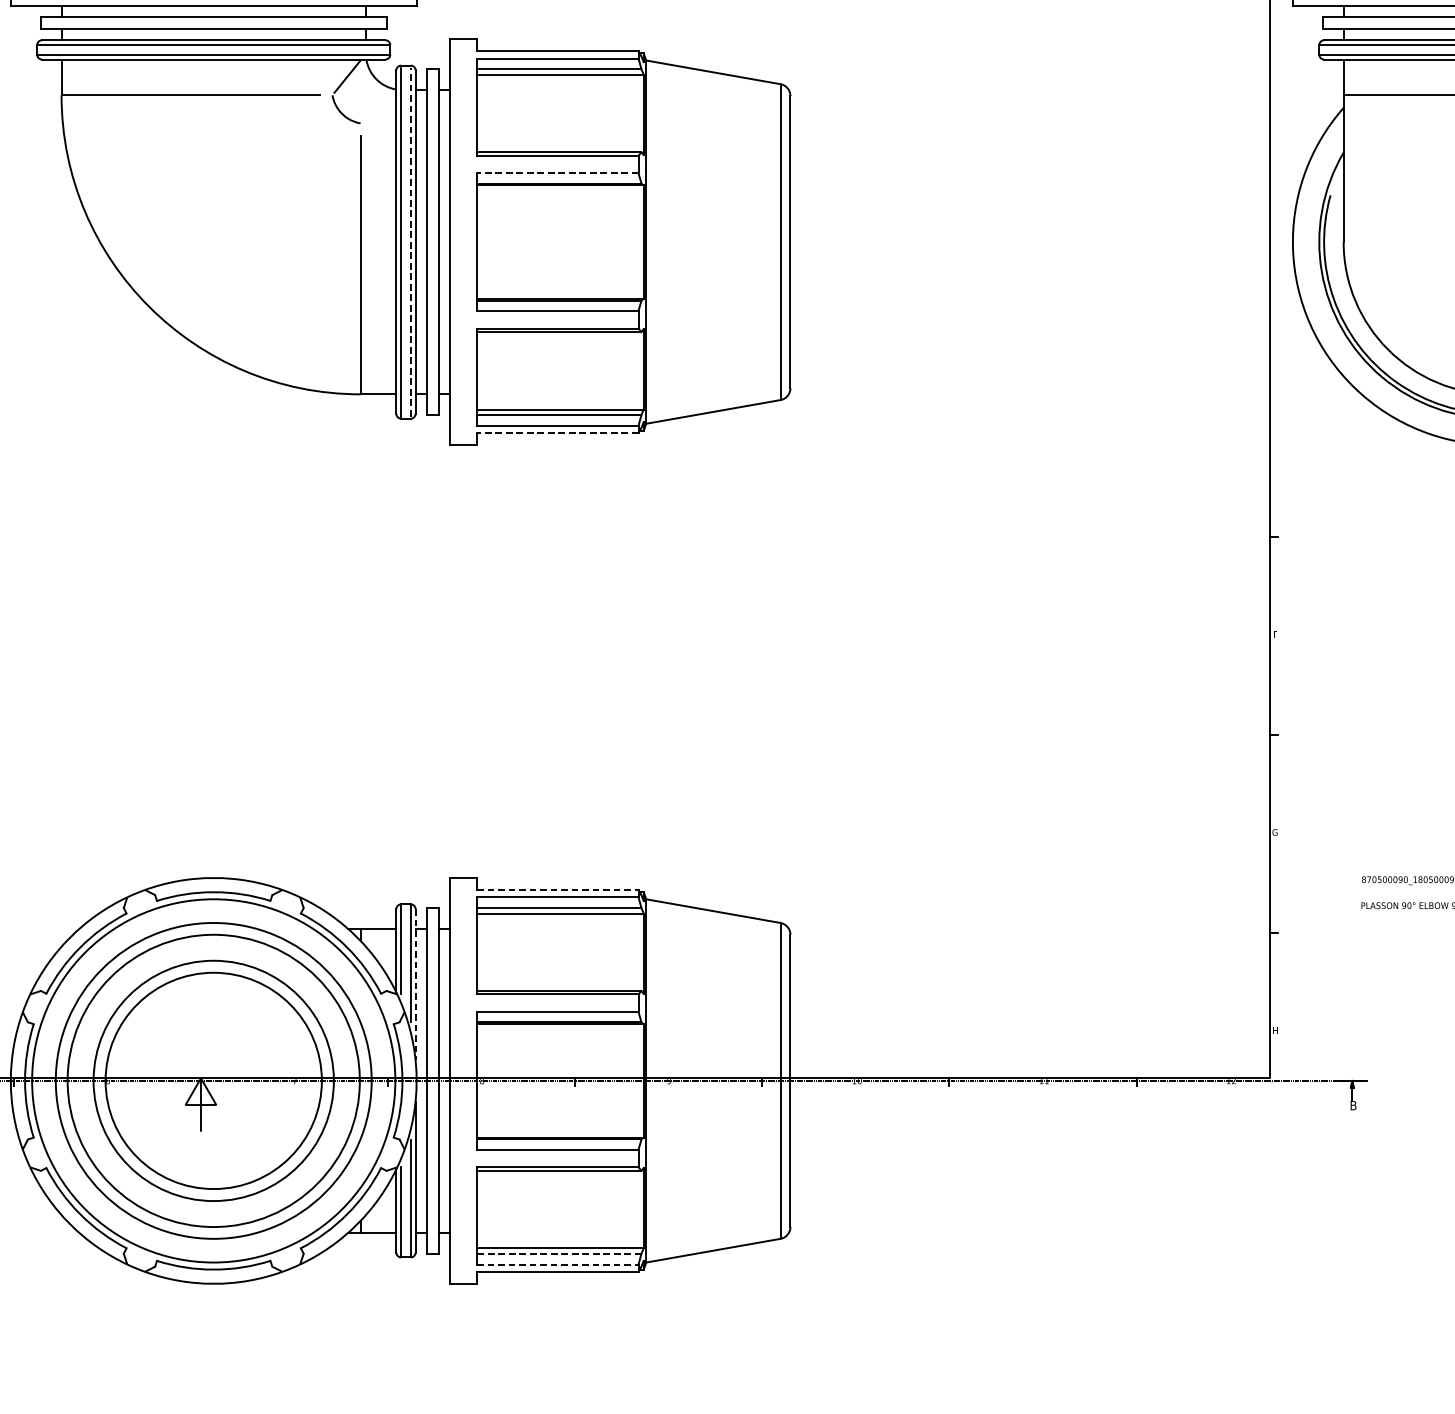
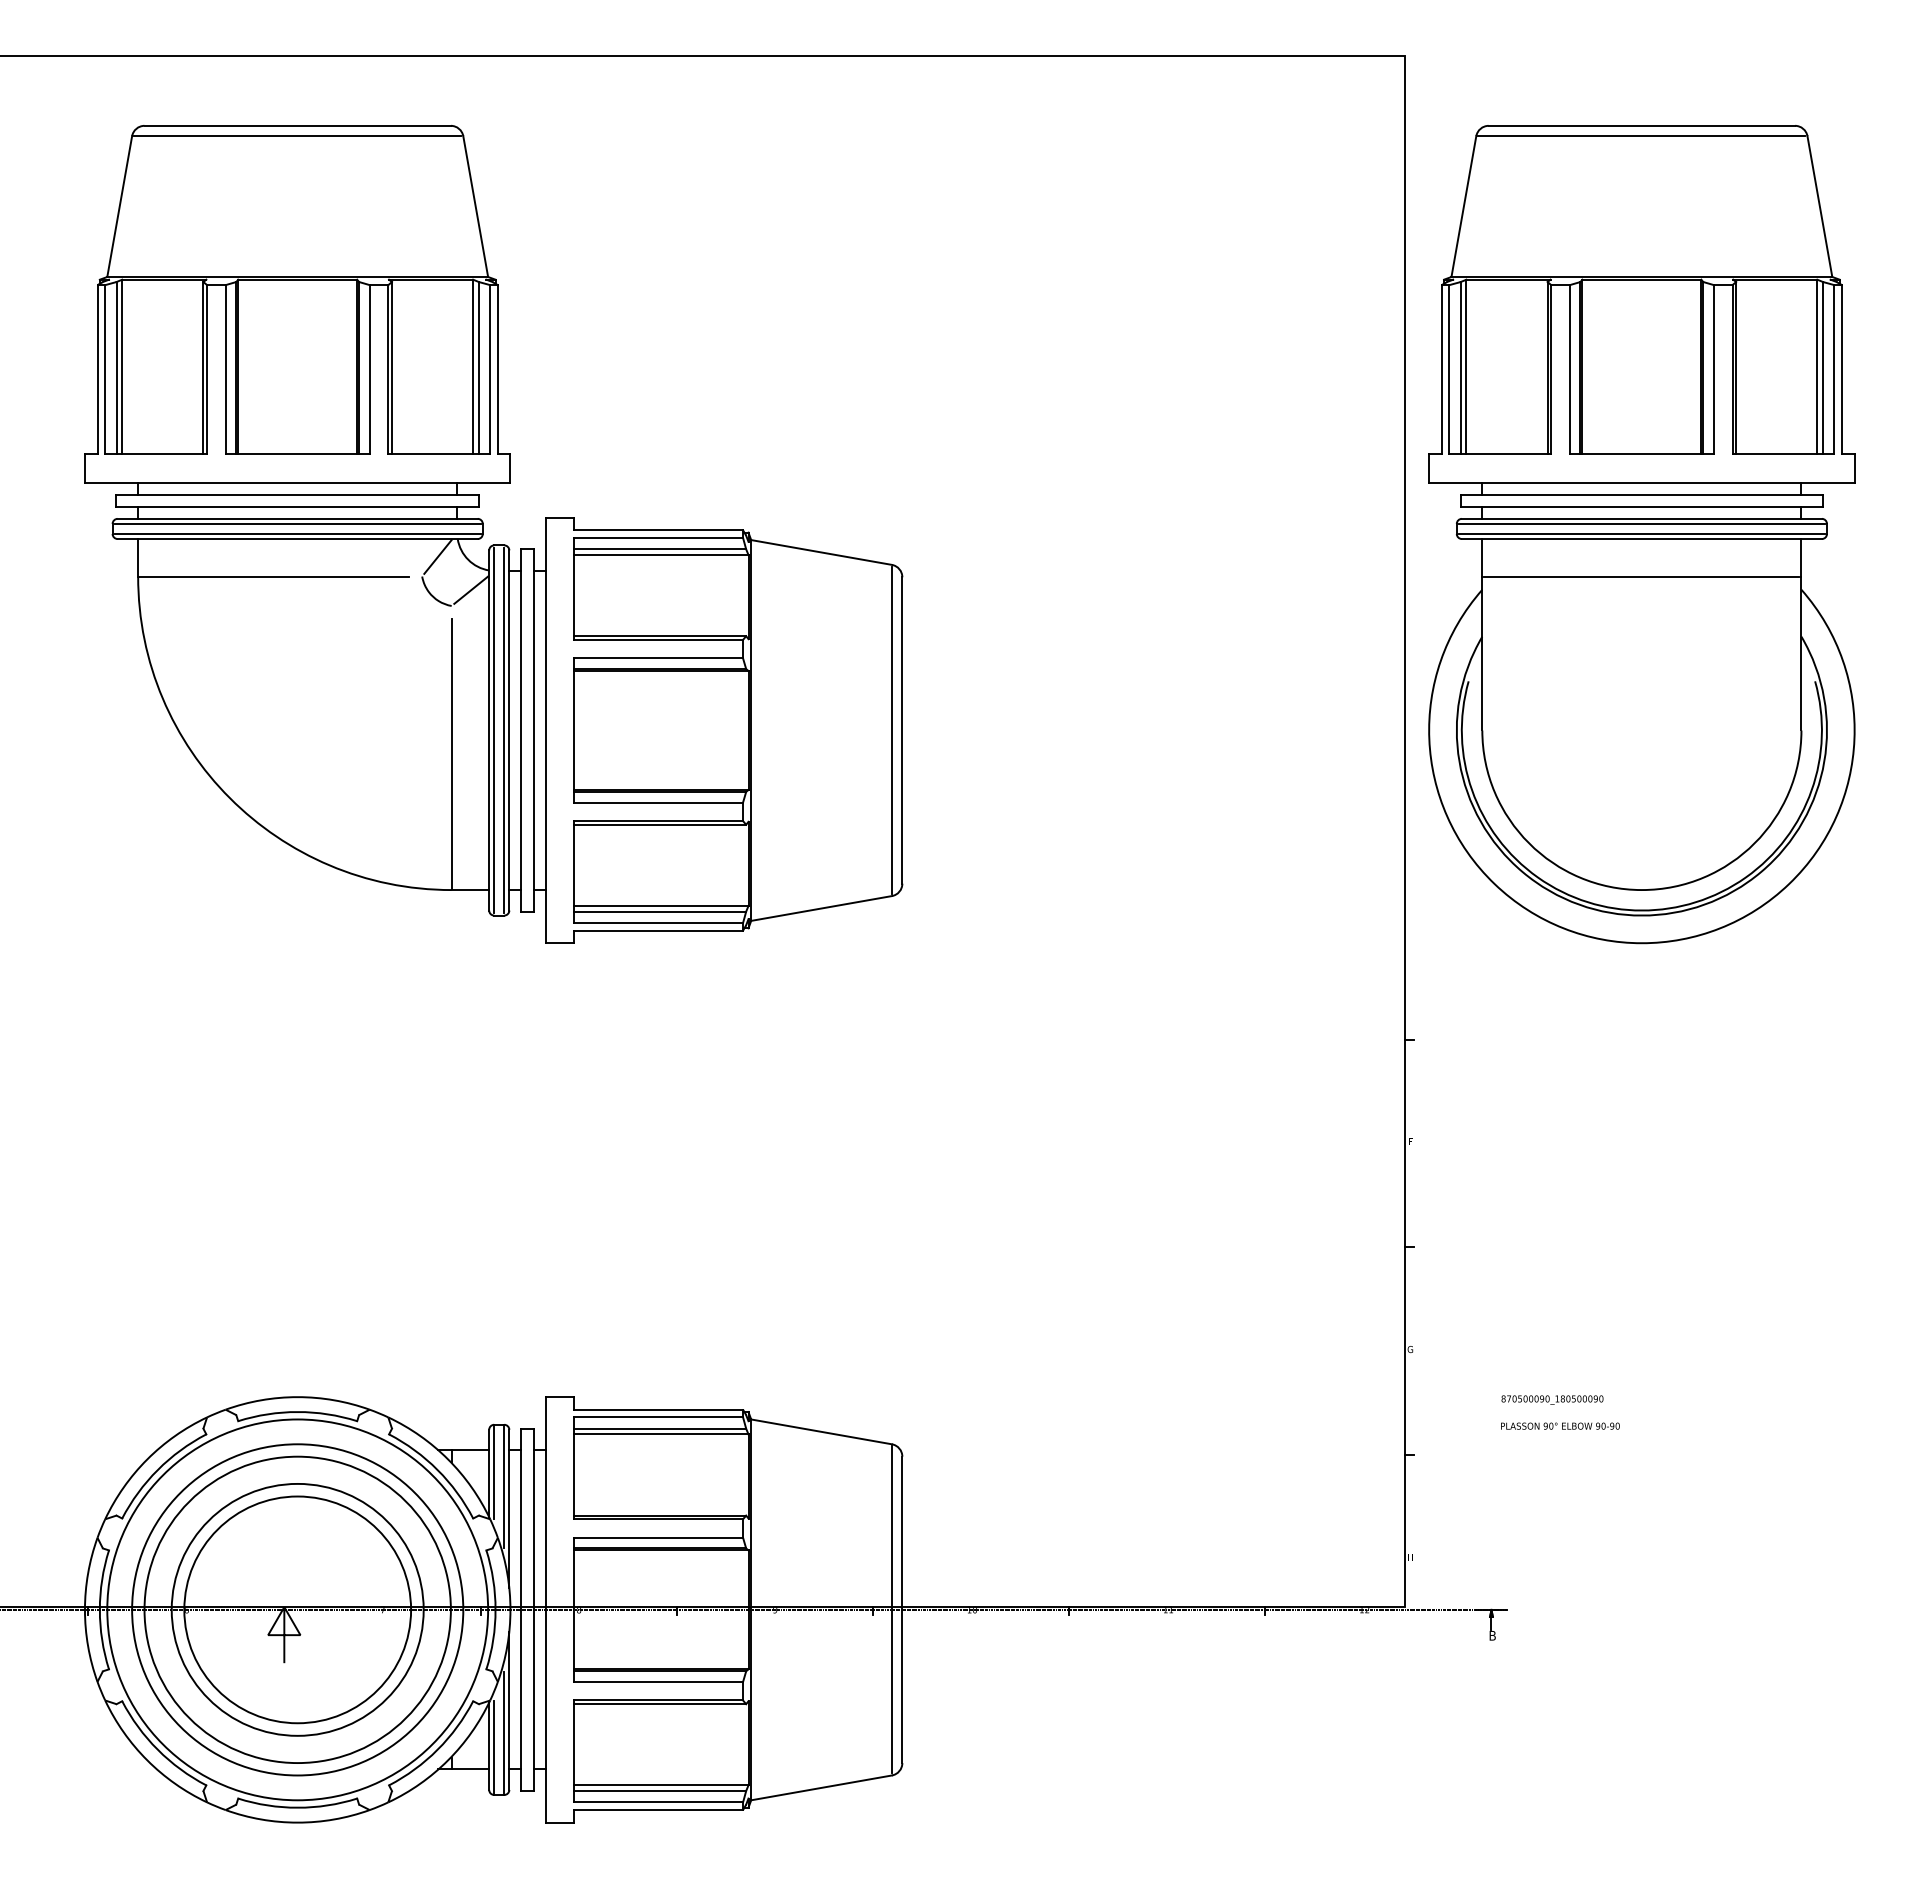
line: (379, 107) -> (471, 589), added
line: (557, 173) -> (658, 658), dashed -> solid
line: (410, 242) -> (504, 730), dashed -> solid
line: (557, 432) -> (658, 930), dashed -> solid
line: (557, 889) -> (658, 1409), dashed -> solid
line: (415, 985) -> (509, 1509), dashed -> solid
line: (558, 1254) -> (659, 1791), dashed -> solid
line: (557, 1264) -> (658, 1802), dashed -> solid

